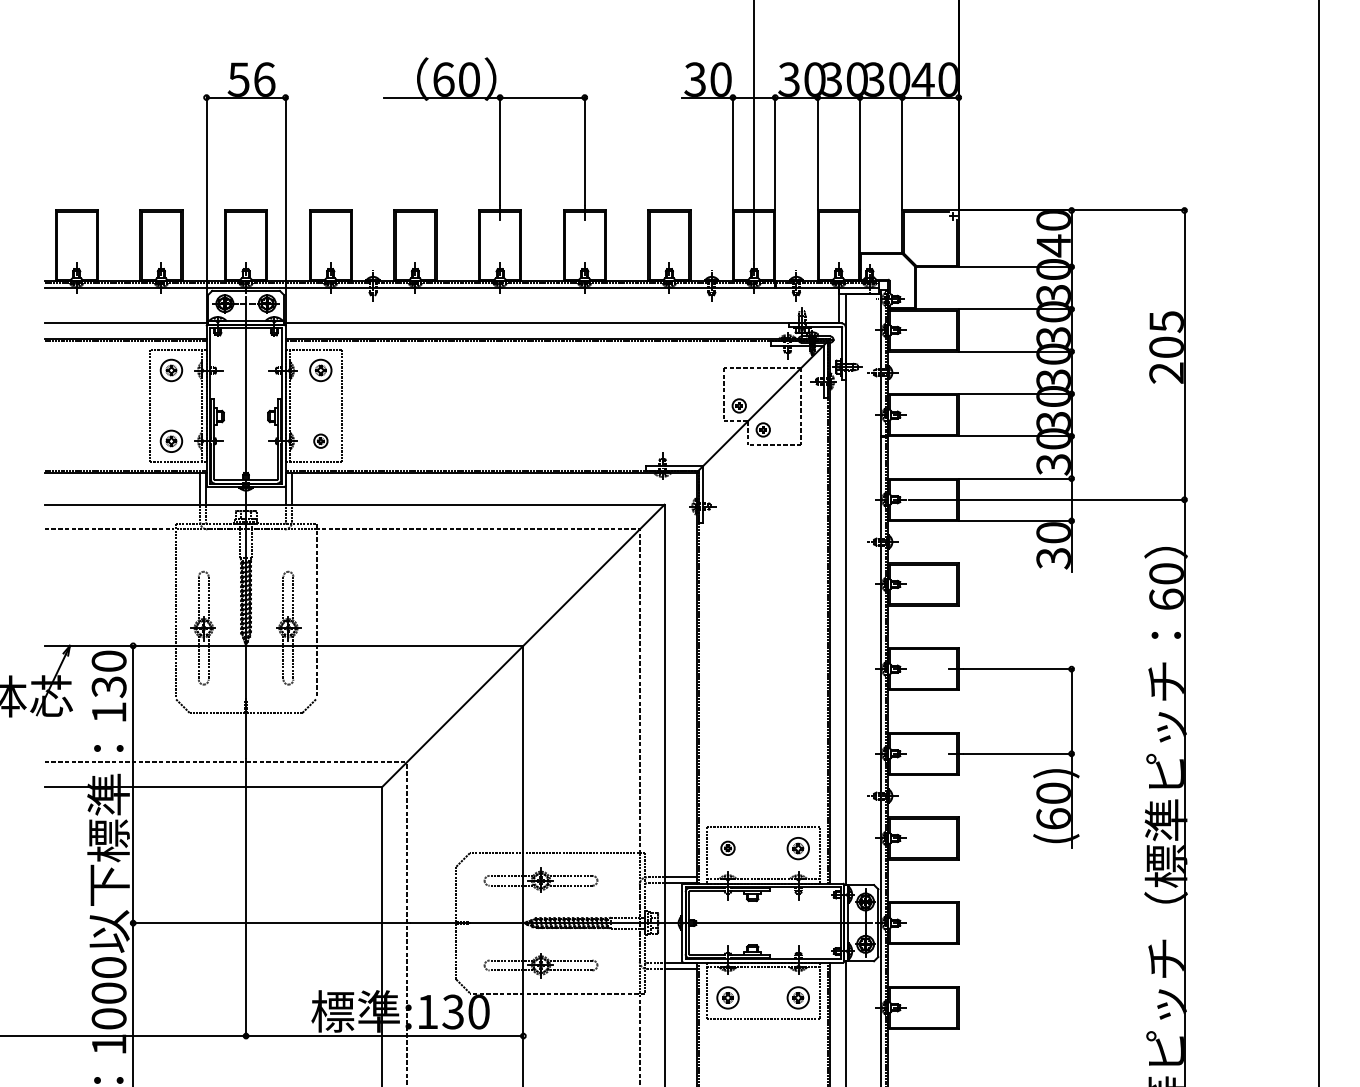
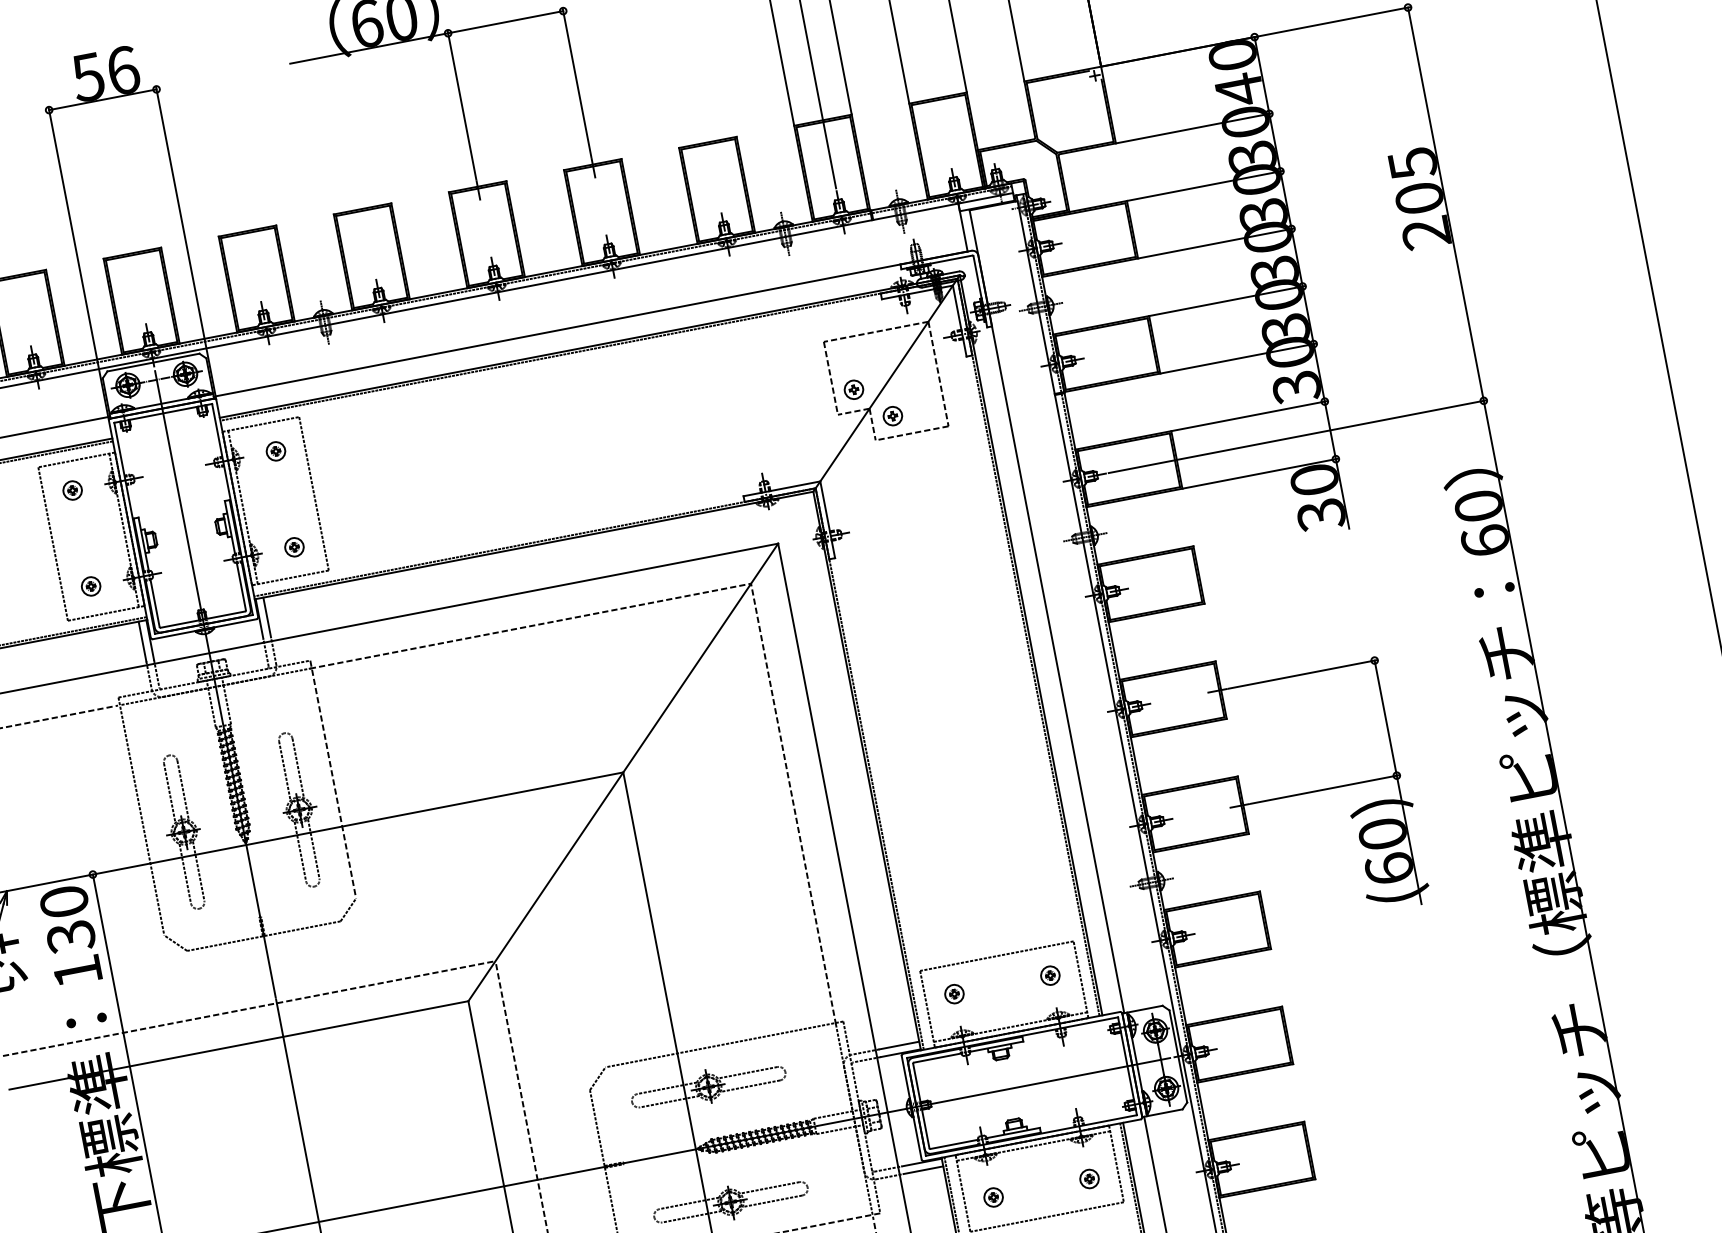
part: (170, 370) -> (71, 490), size x0.62
part: (320, 370) -> (275, 451), size x0.62
part: (170, 440) -> (89, 585), size x0.62
part: (798, 847) -> (1050, 974), size x0.62
part: (727, 997) -> (992, 1197), size x0.62
part: (798, 997) -> (1089, 1178), size x0.62

